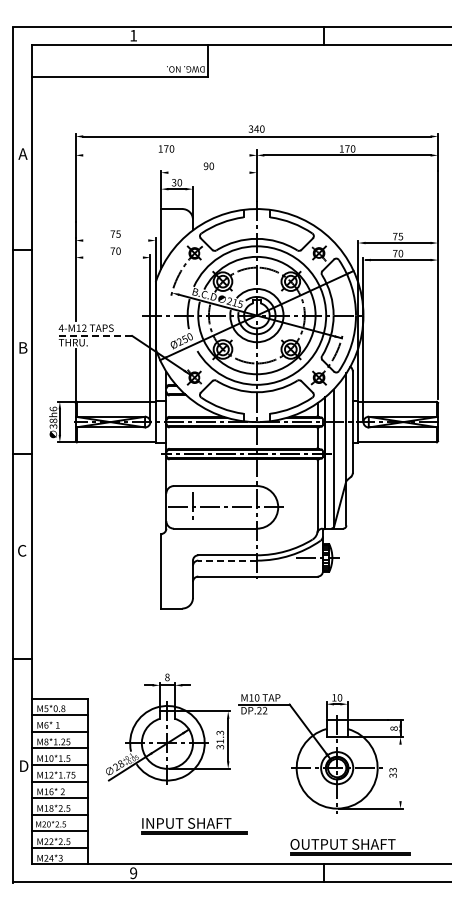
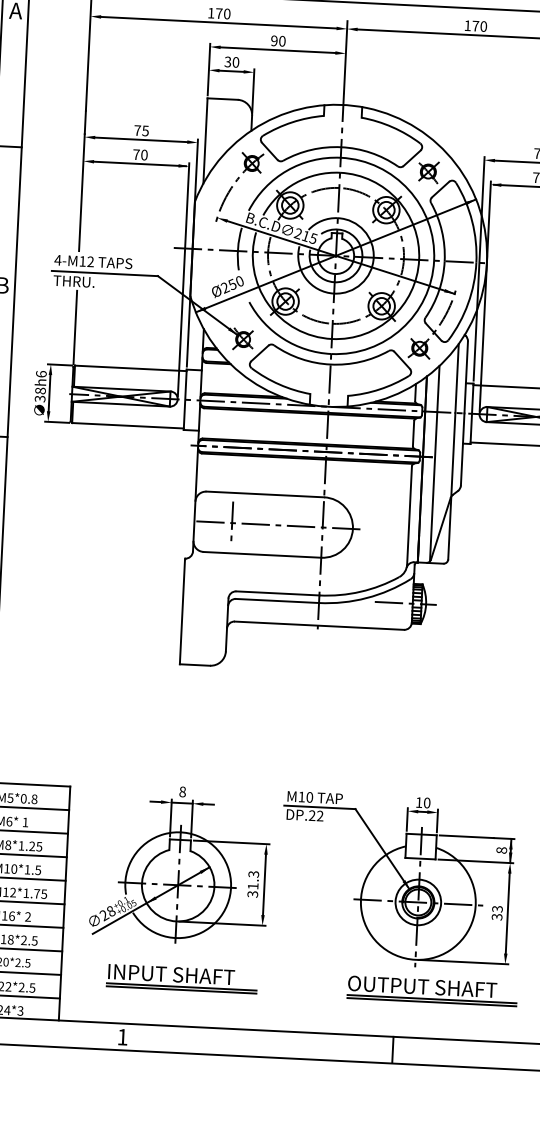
line: (166, 155) -> (219, 22), added
line: (208, 172) -> (277, 49), added
line: (115, 240) -> (140, 139), added
line: (115, 257) -> (139, 163), added
line: (94, 335) -> (104, 272), dashed -> solid
line: (227, 560) -> (277, 600), dashed -> solid
part: (168, 728) -> (180, 864), moved
line: (400, 772) -> (507, 913), added
part: (194, 826) -> (182, 979), moved
part: (350, 847) -> (432, 991), moved
text: (133, 873) -> (122, 1037), 9 -> 1

